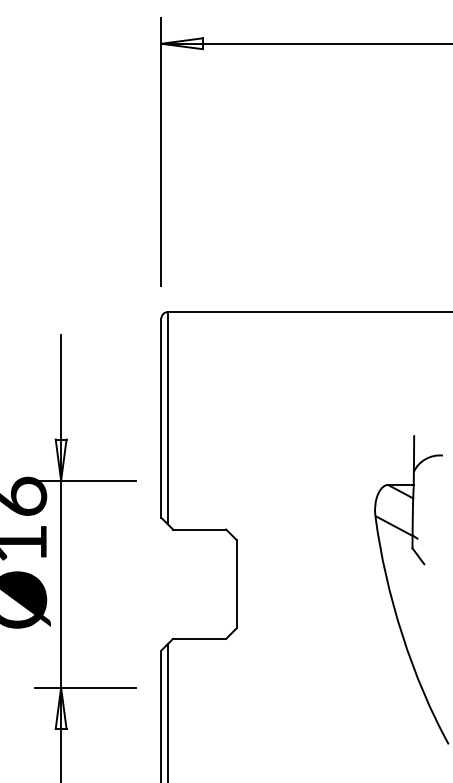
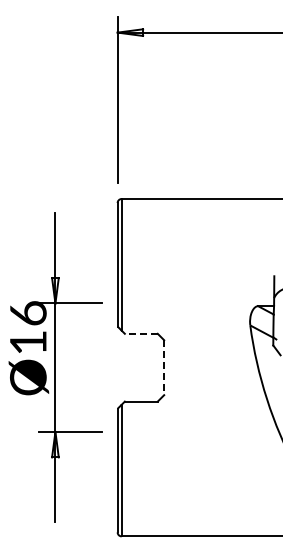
line: (198, 529) -> (140, 333), solid -> dashed
line: (237, 585) -> (164, 368), solid -> dashed

